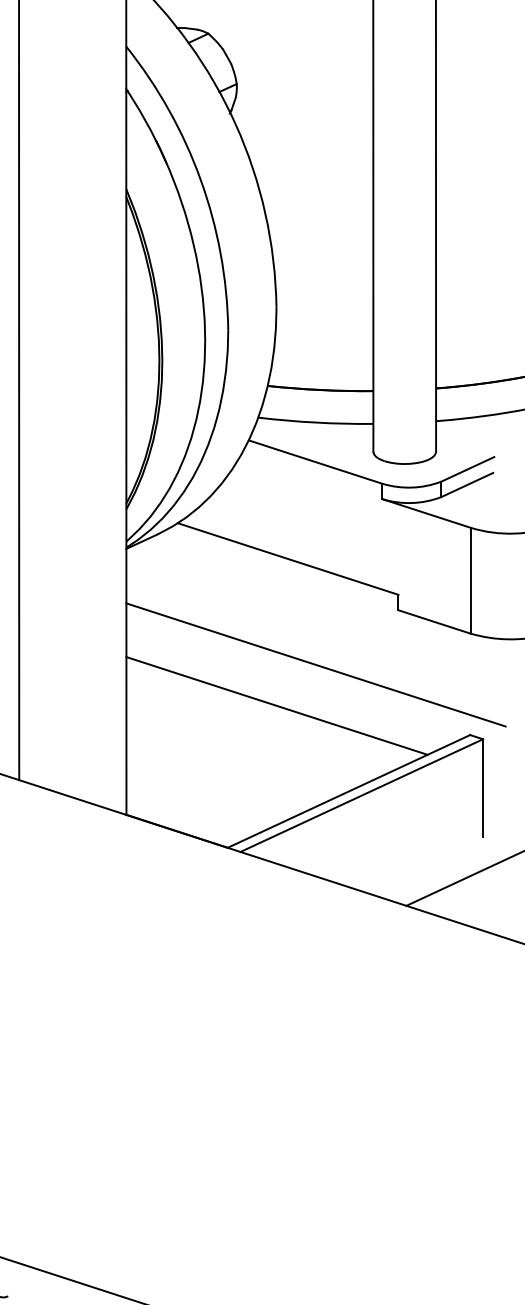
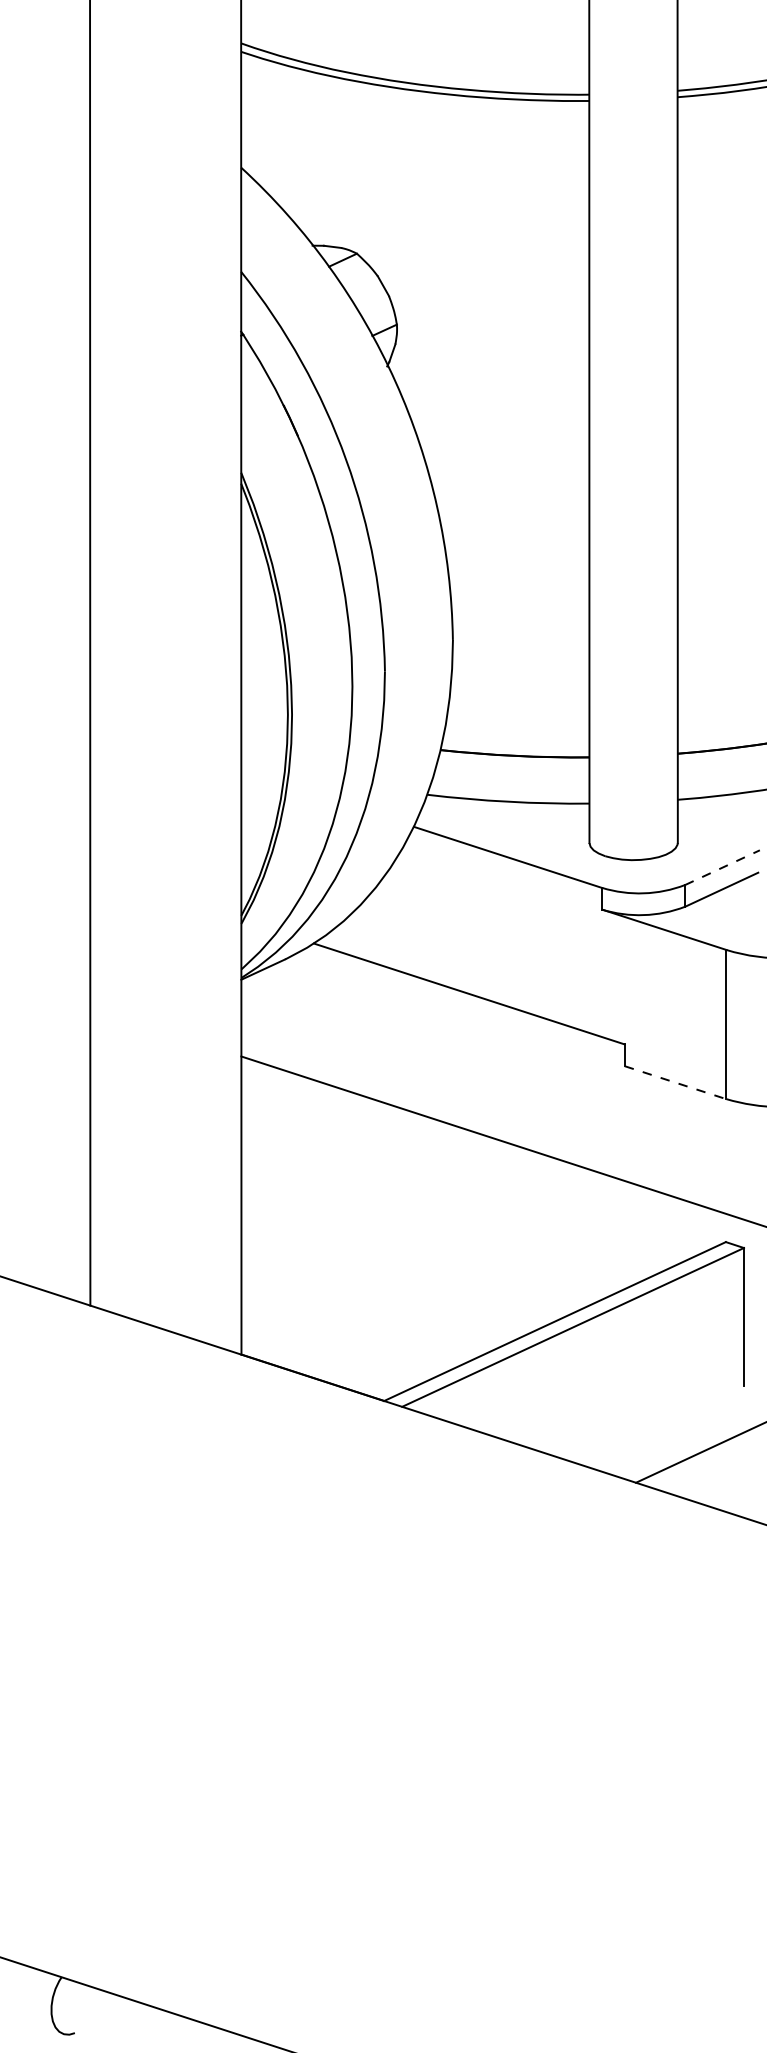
line: (467, 469) -> (722, 867), solid -> dashed
line: (435, 621) -> (676, 1082), solid -> dashed
line: (276, 705) -> (453, 1200), removed

